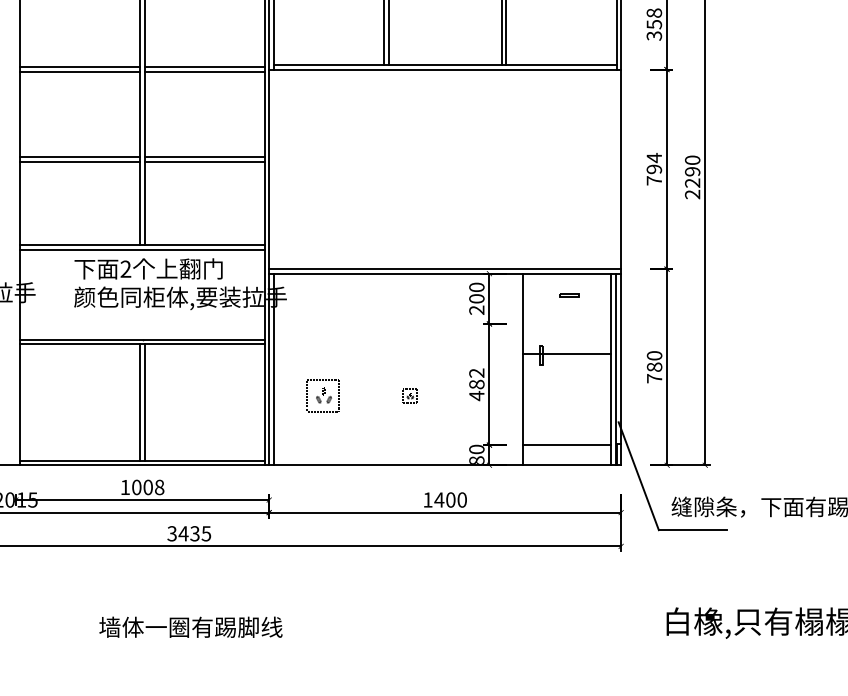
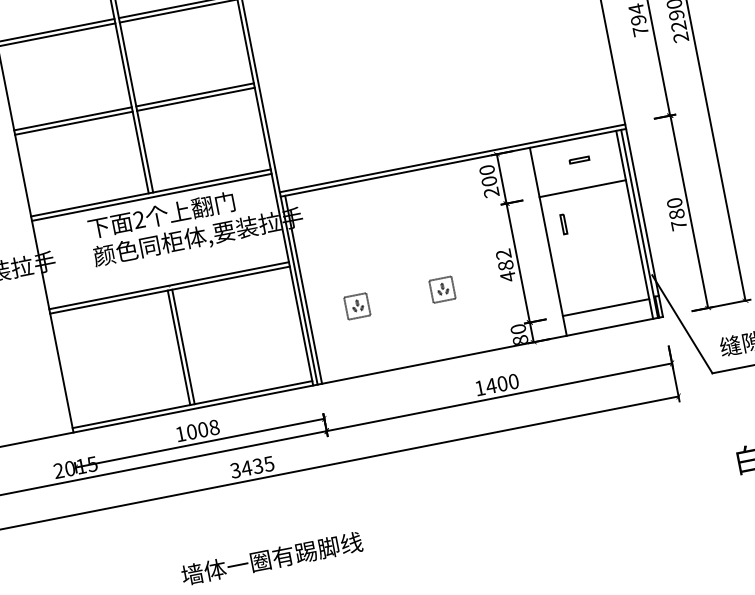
line: (567, 353) -> (583, 188), moved
part: (323, 395) -> (357, 305), size x0.71
part: (409, 395) -> (441, 289), size x1.67

